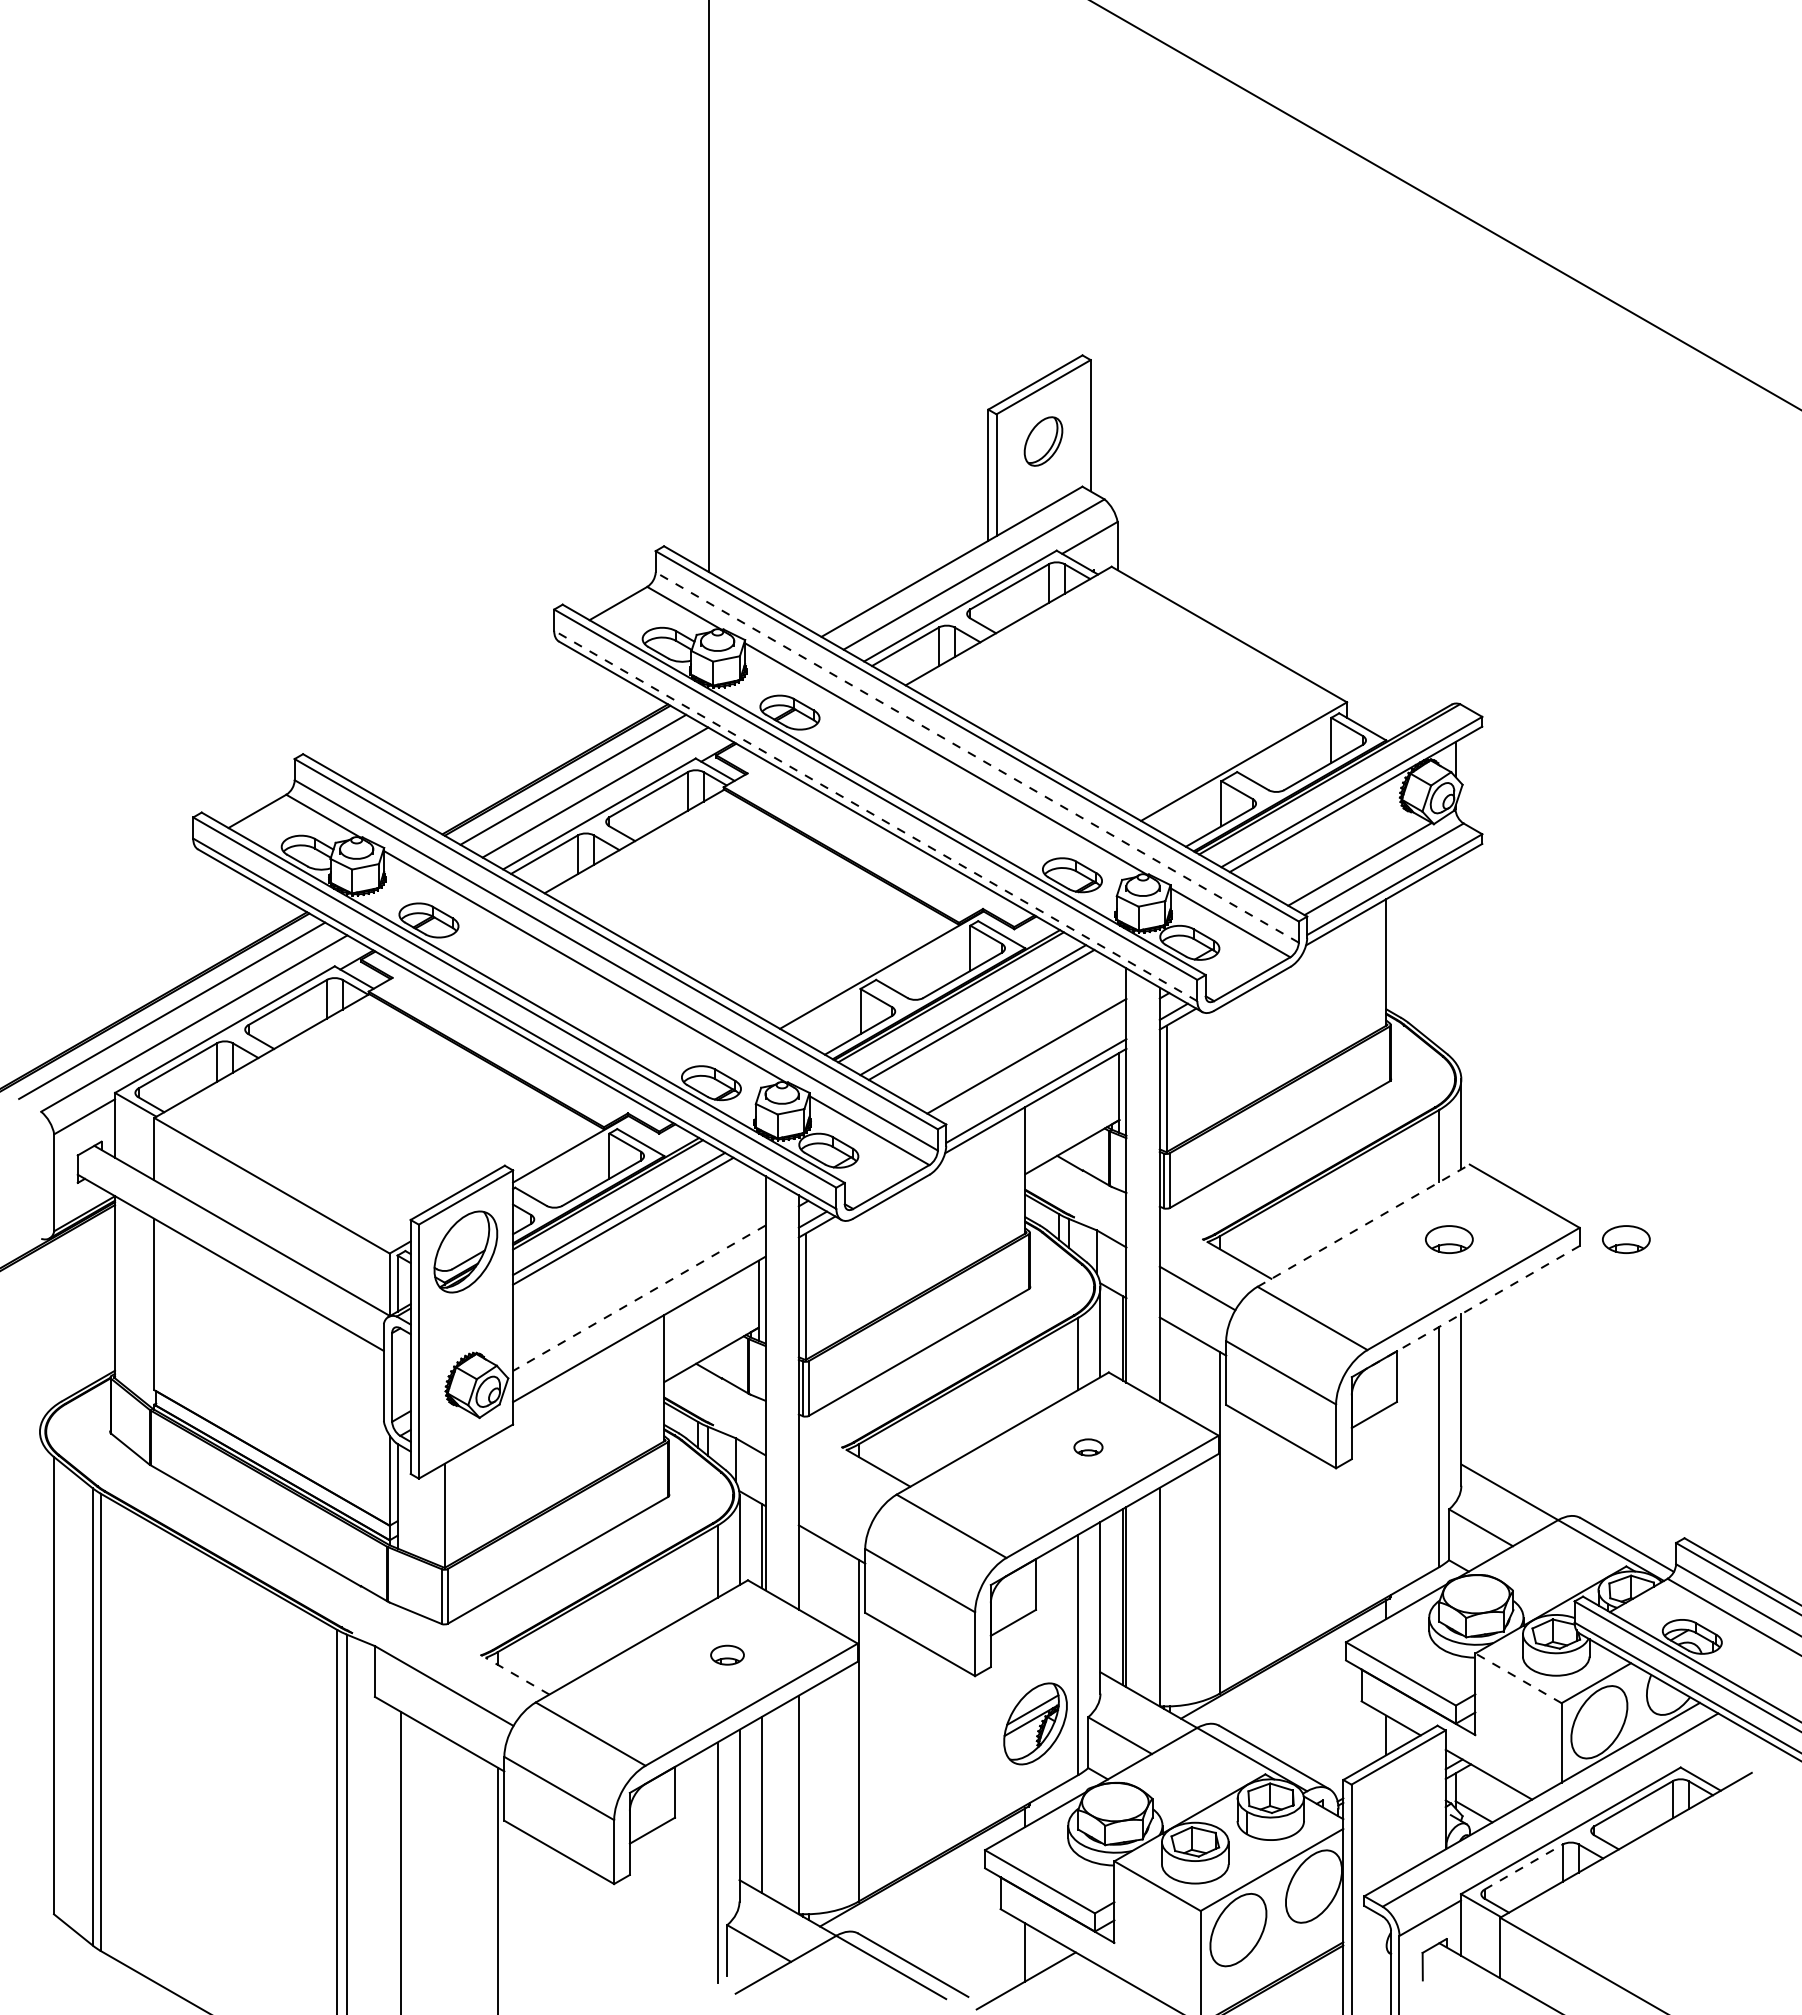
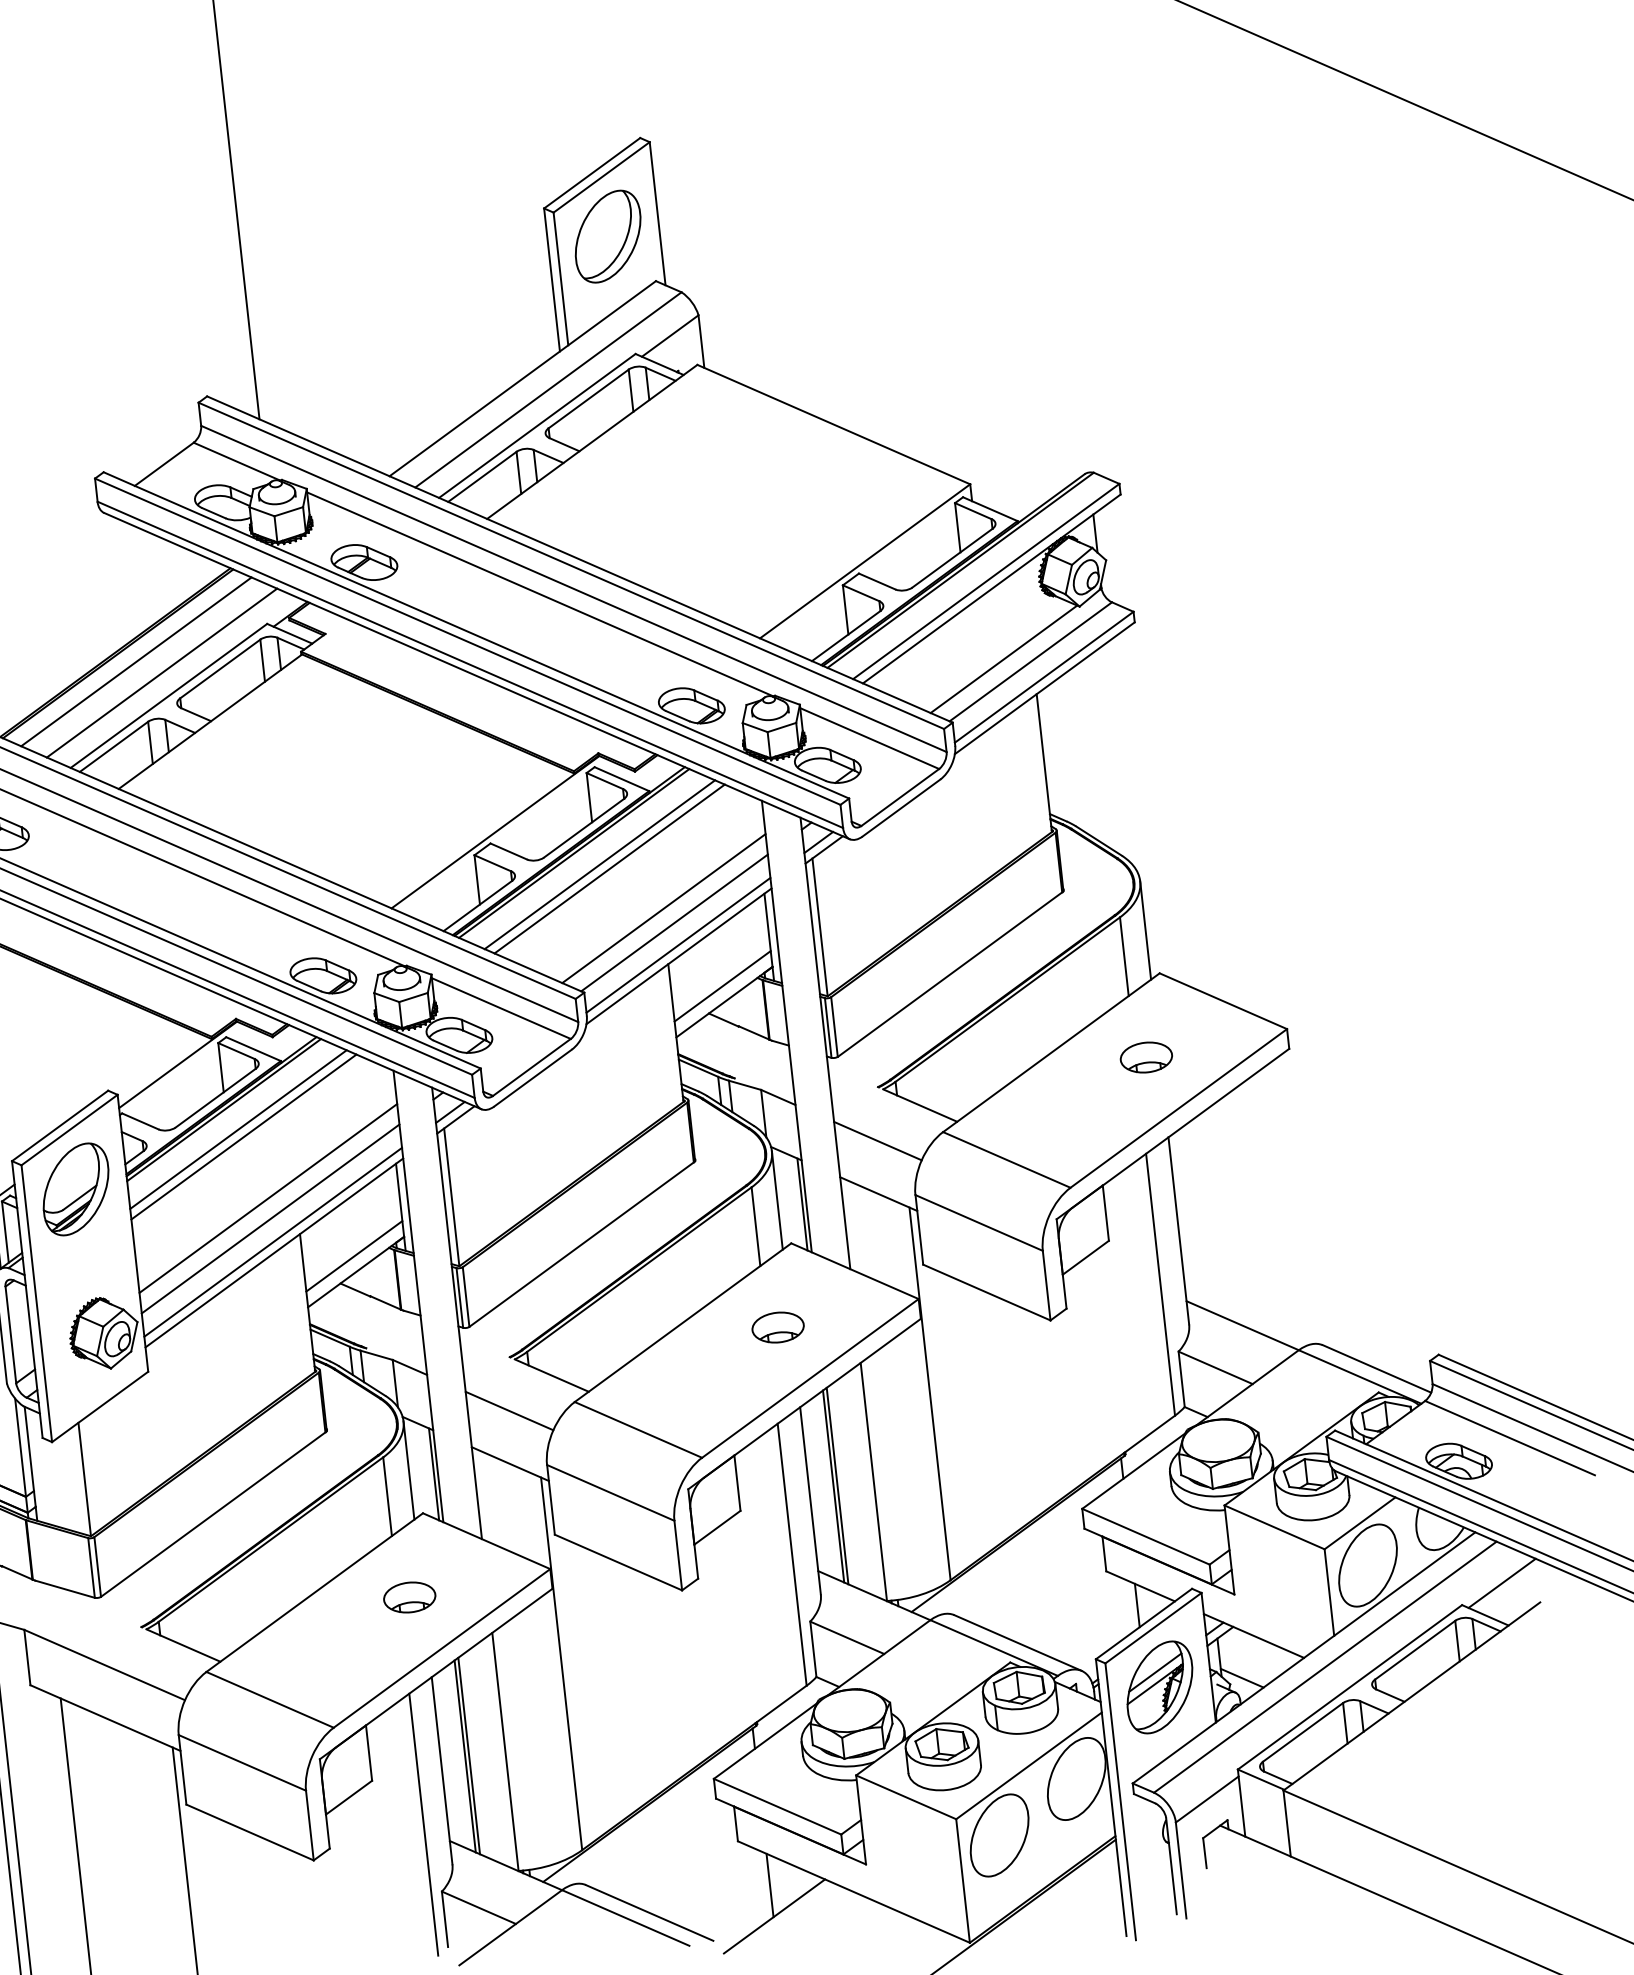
part: (1043, 441) -> (608, 236), size x1.67
line: (976, 757) -> (573, 589), dashed -> solid
line: (875, 815) -> (469, 664), dashed -> solid
line: (1034, 1070) -> (673, 923), added
line: (1072, 1132) -> (722, 986), added
line: (1364, 1225) -> (1052, 1052), dashed -> solid
part: (1626, 1239) -> (1339, 1036), removed
line: (639, 1279) -> (268, 1198), added
line: (639, 1298) -> (270, 1219), dashed -> solid
line: (1473, 1307) -> (1180, 1128), dashed -> solid
line: (639, 1319) -> (273, 1242), added
line: (711, 1340) -> (354, 1256), added
part: (1088, 1447) -> (778, 1327), size x1.67
line: (836, 1496) -> (509, 1411), added
part: (727, 1654) -> (409, 1596), size x1.43
line: (517, 1676) -> (183, 1645), dashed -> solid
line: (1518, 1678) -> (1274, 1527), dashed -> solid
part: (1035, 1723) -> (1159, 1686), moved
line: (1719, 1751) -> (1502, 1582), added
line: (765, 1804) -> (469, 1755), added
line: (1524, 1866) -> (1303, 1731), dashed -> solid

